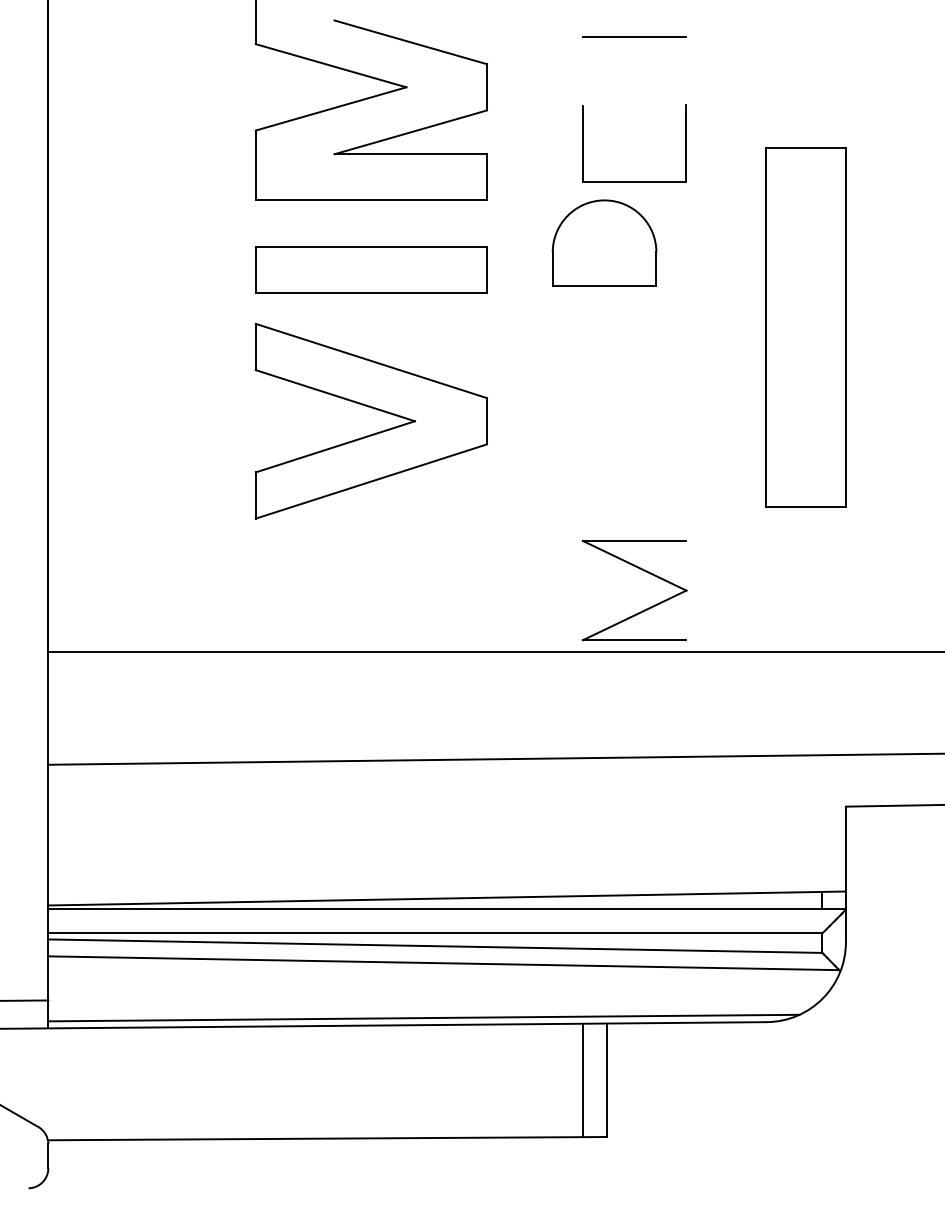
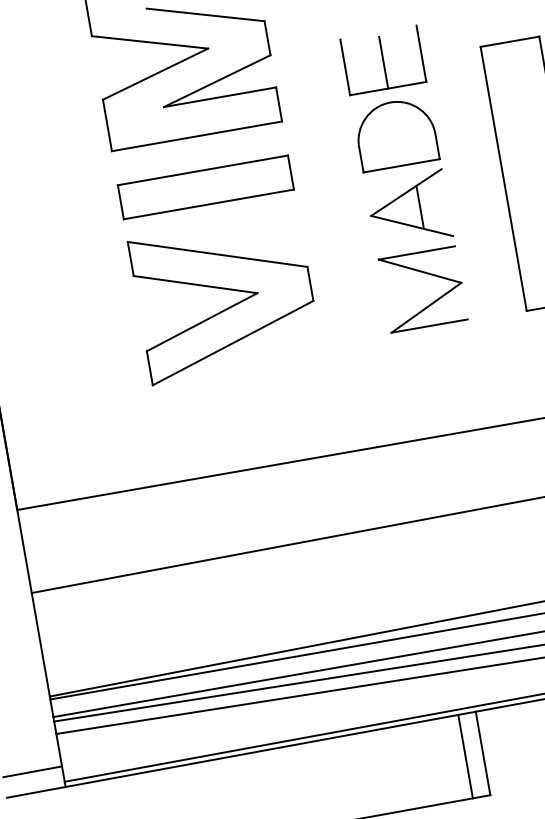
line: (634, 146) -> (383, 62), added
part: (604, 242) -> (395, 133), moved
part: (634, 345) -> (409, 209), added
part: (641, 570) -> (425, 273), moved

